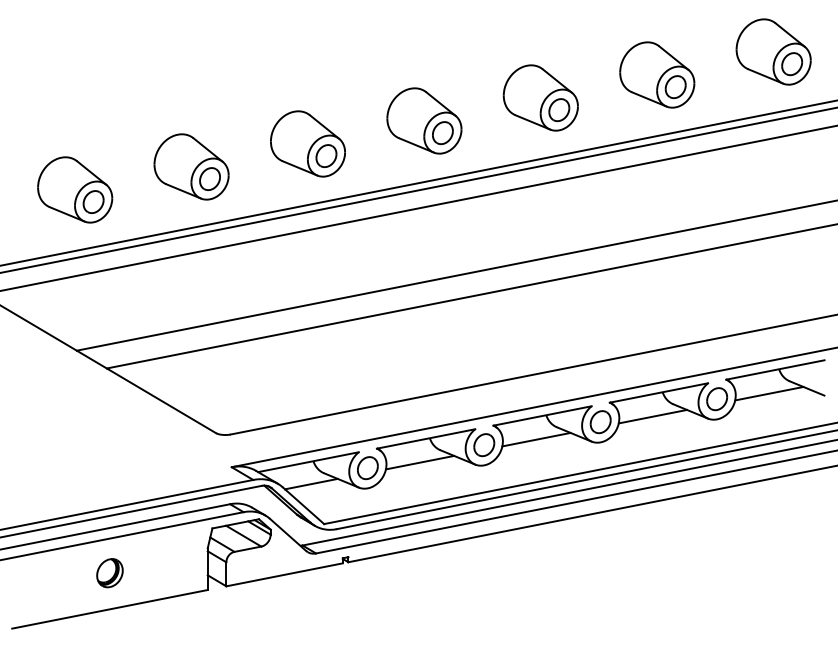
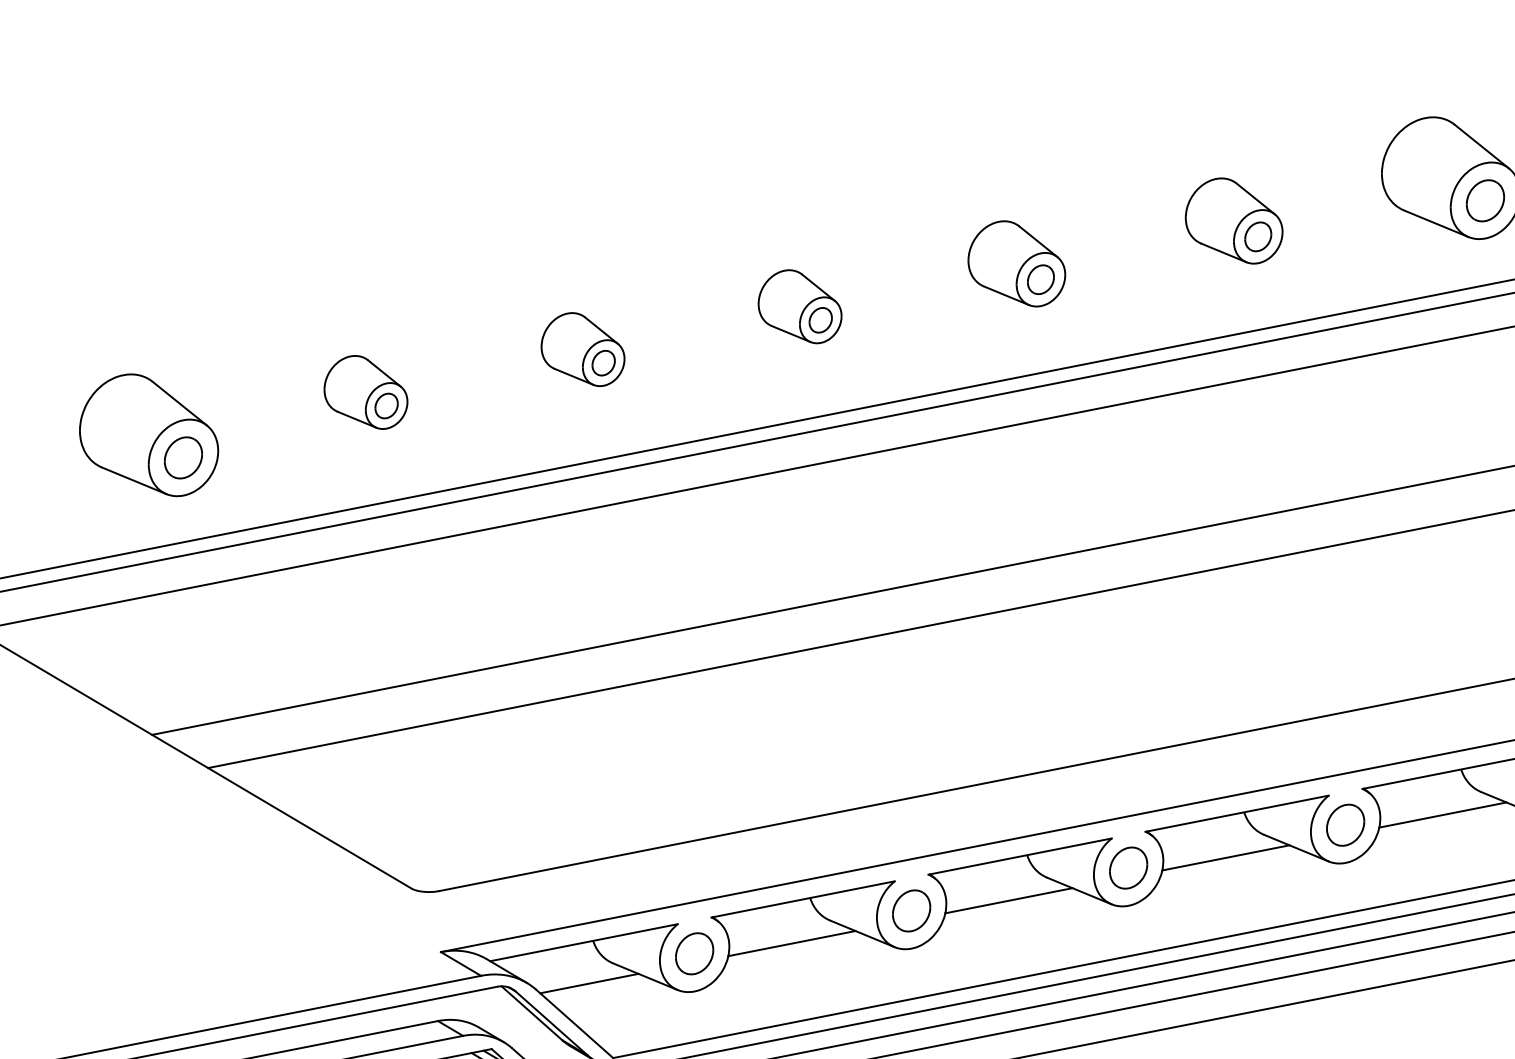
part: (657, 74) -> (1234, 220), size x0.7
part: (540, 97) -> (1016, 262), size x0.7
part: (424, 120) -> (800, 305), size x0.6
part: (307, 143) -> (582, 348), size x0.6
part: (191, 166) -> (365, 391), size x0.6

